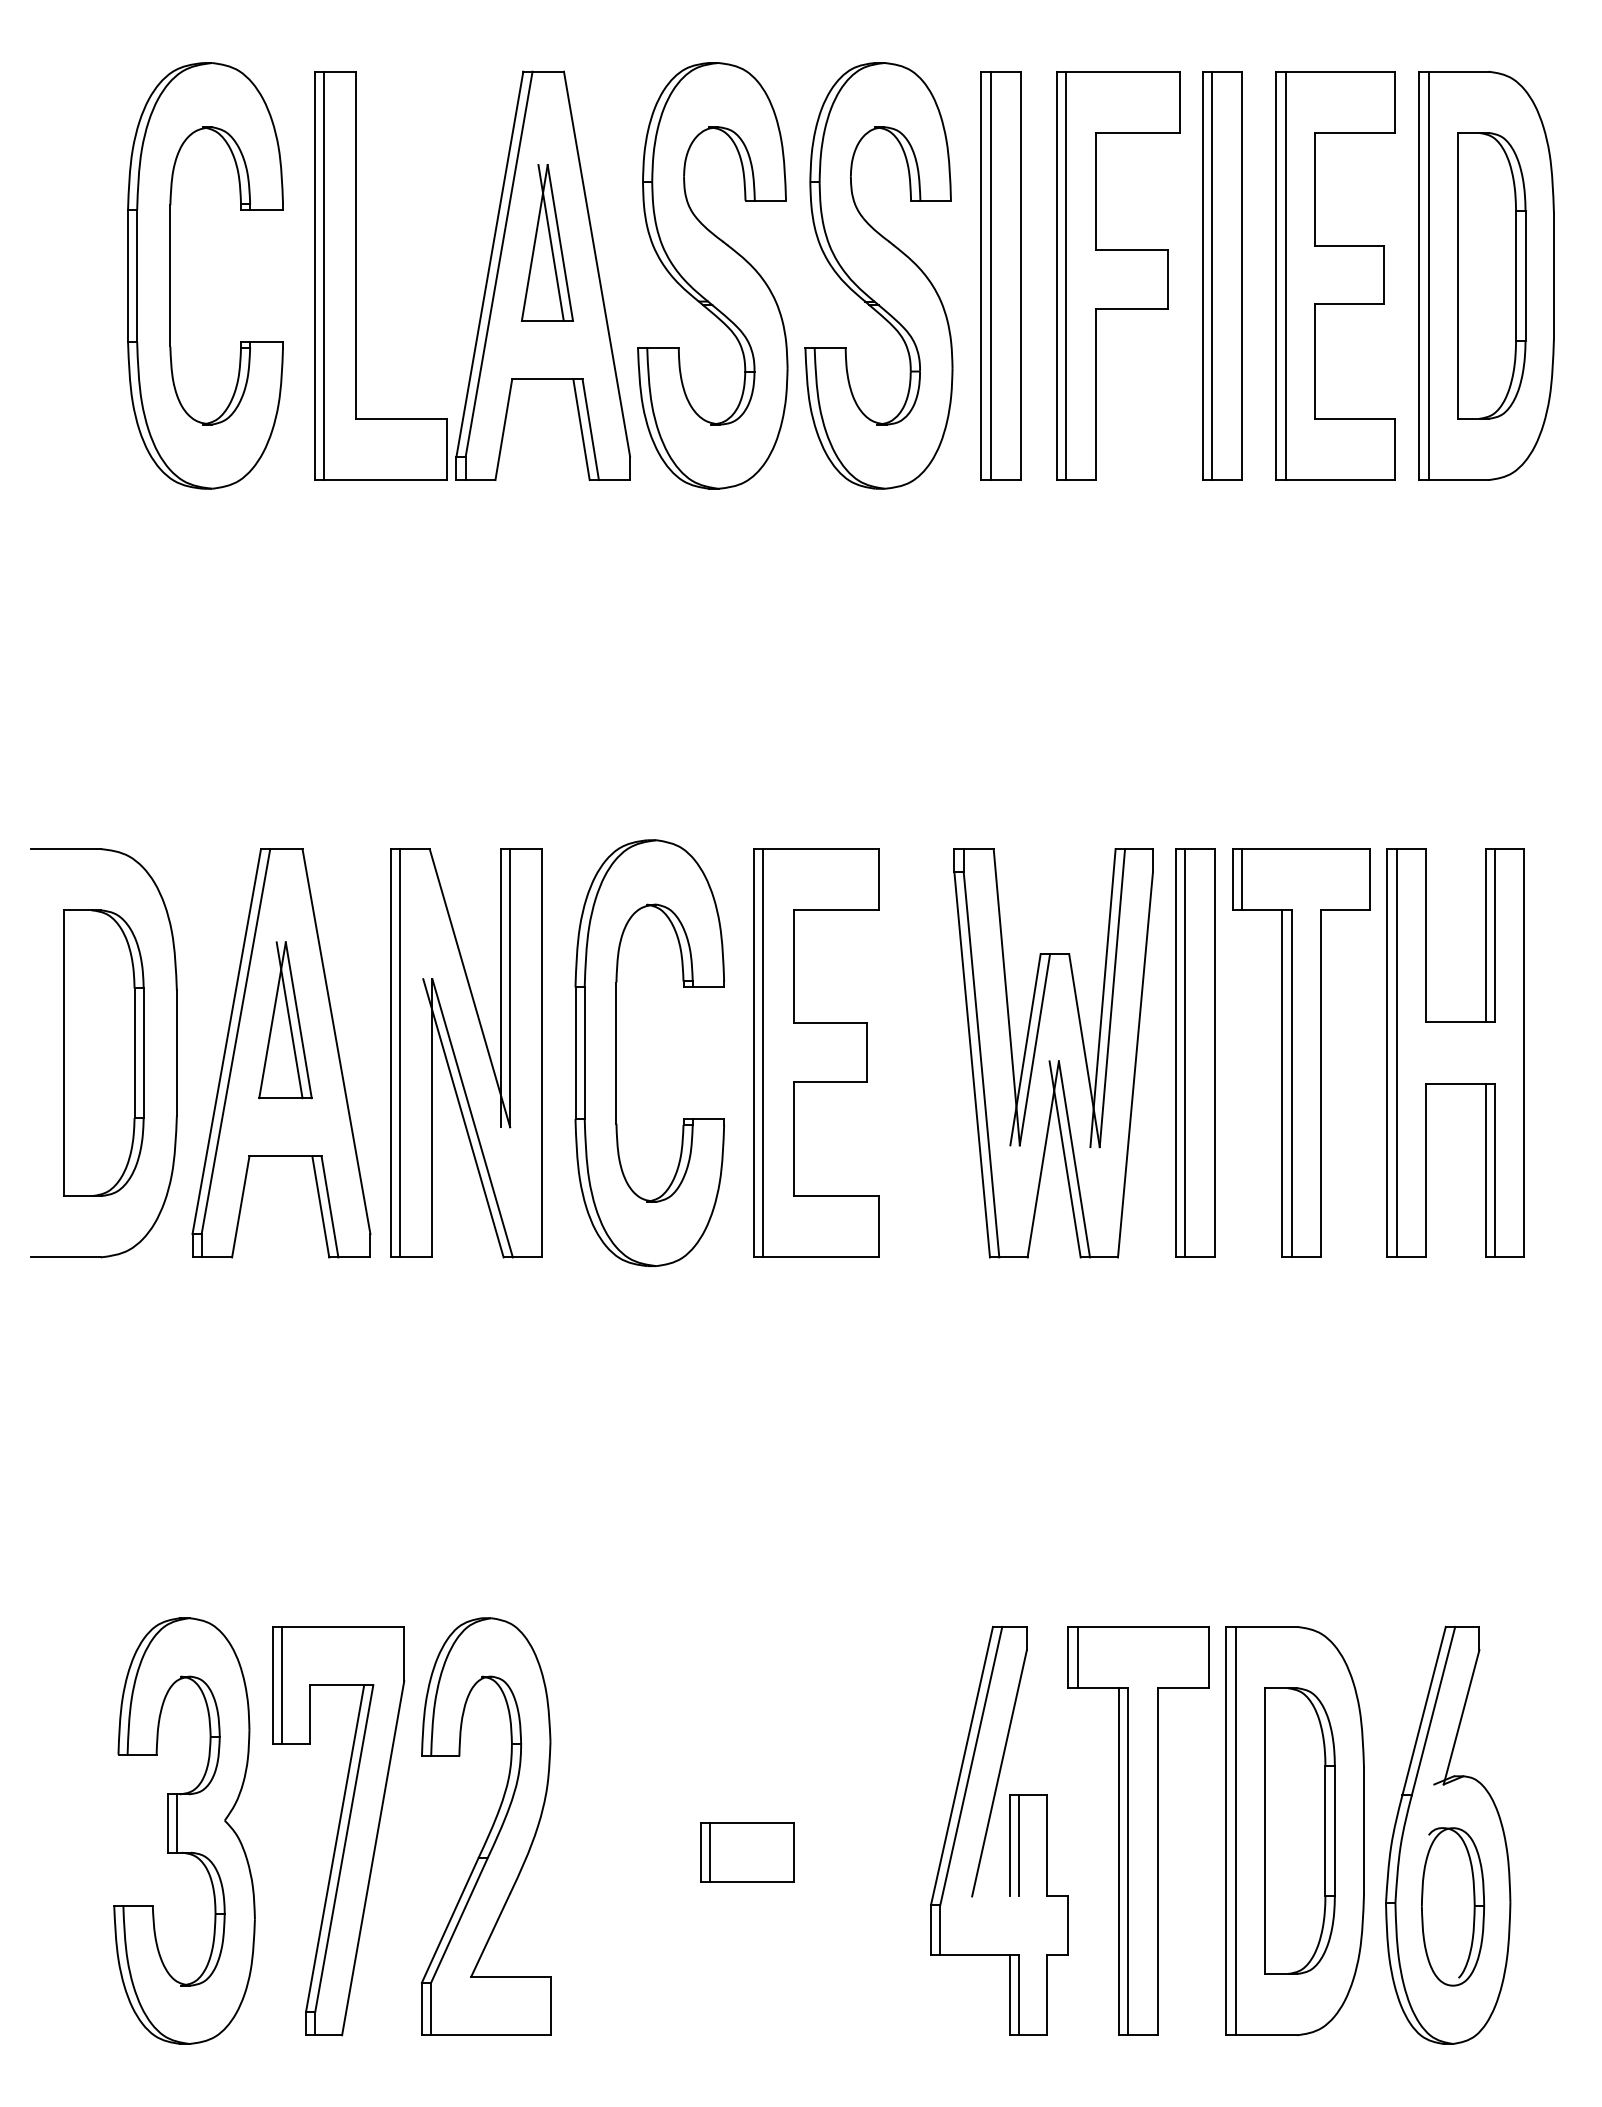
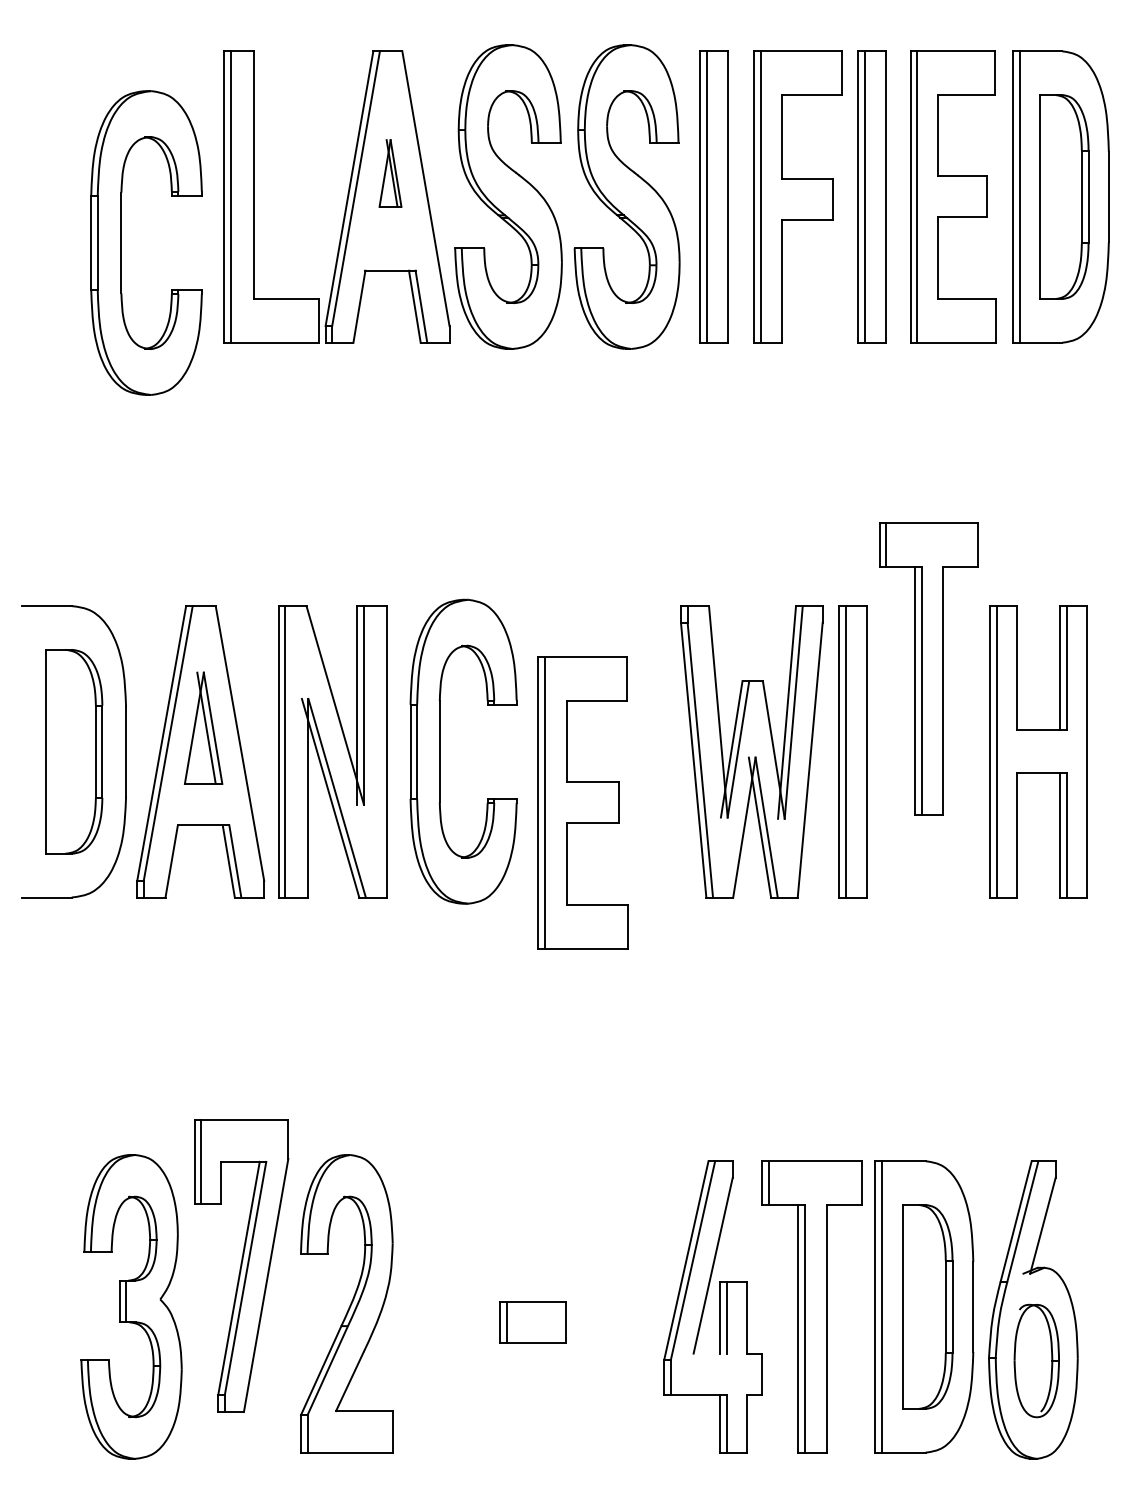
part: (547, 242) -> (390, 173), size x0.6
part: (170, 275) -> (121, 242), moved
part: (816, 1052) -> (582, 802), moved
part: (1301, 1052) -> (928, 668), moved
part: (338, 1830) -> (241, 1265), moved

